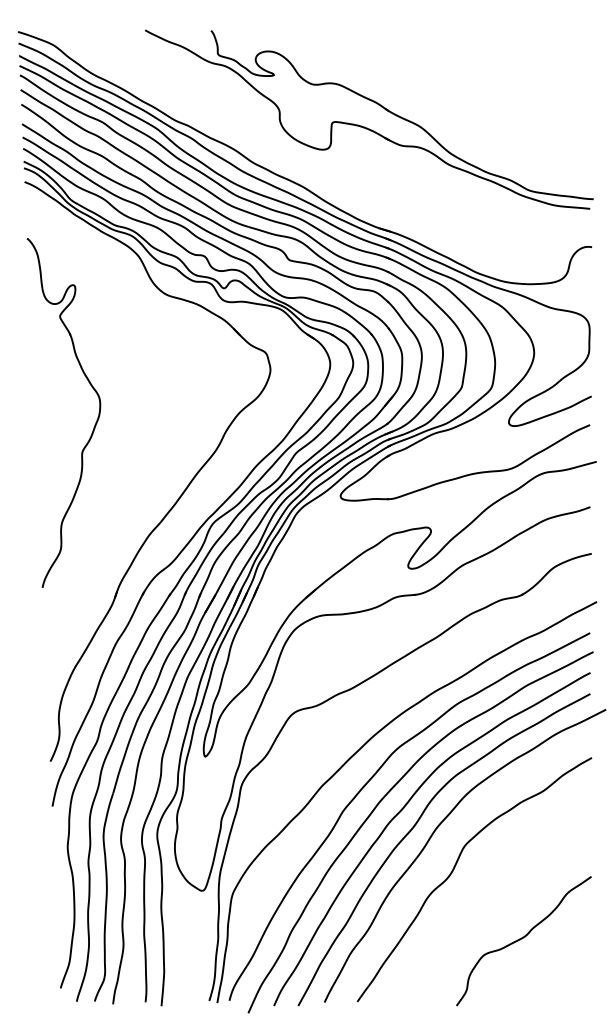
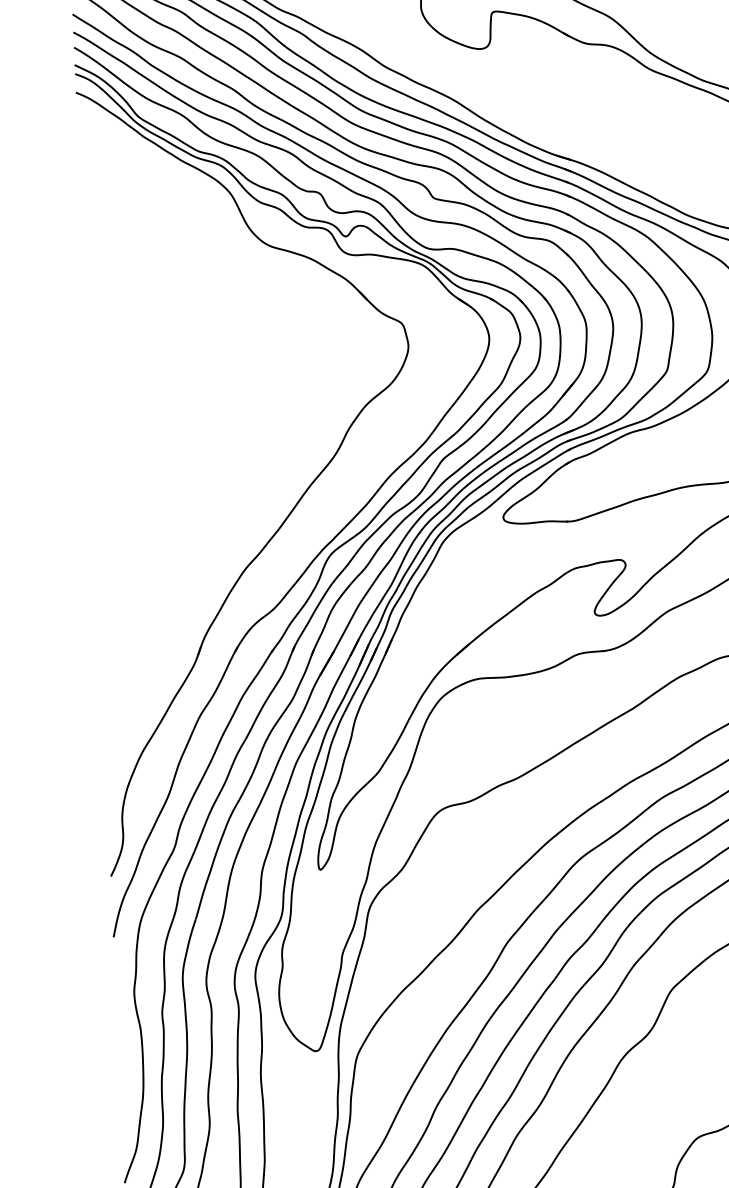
part: (94, 424) -> (170, 420), removed

